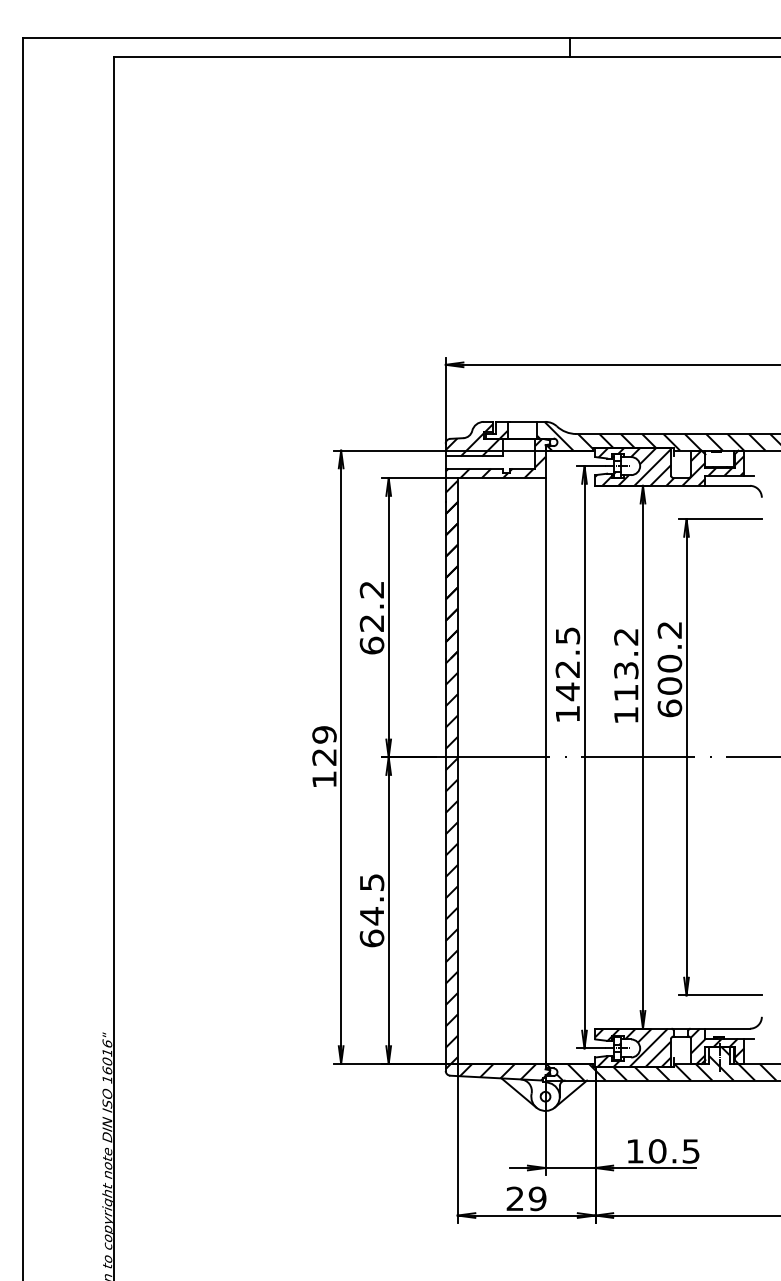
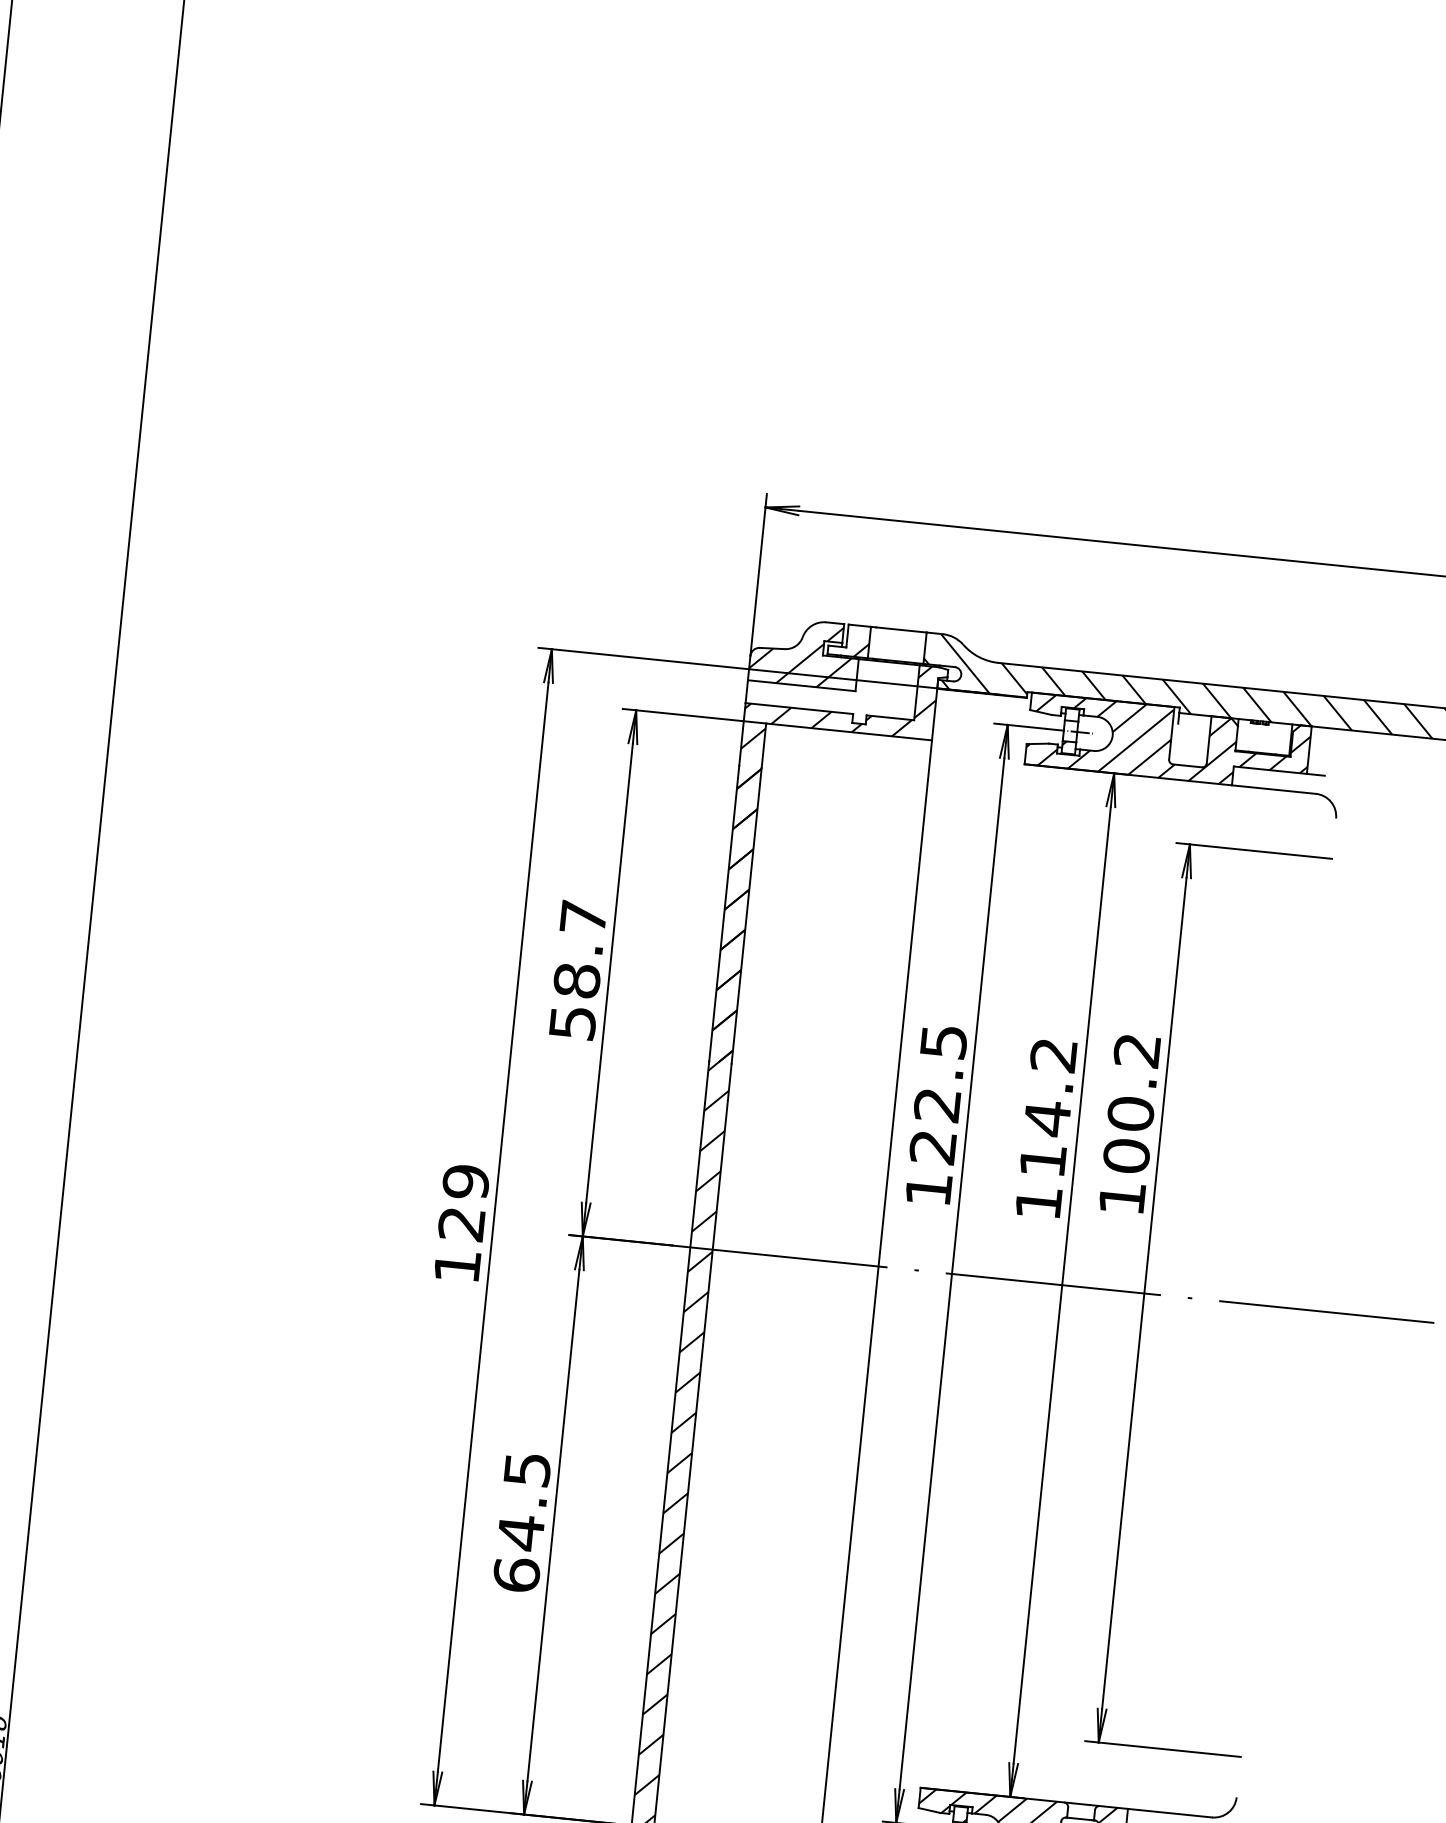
text: (371, 617) -> (577, 969), 62.2 -> 58.7
text: (626, 670) -> (1047, 1118), 113.2 -> 114.2
text: (567, 691) -> (932, 1146), 142.5 -> 122.5
text: (669, 708) -> (1121, 1198), 600.2 -> 100.2

